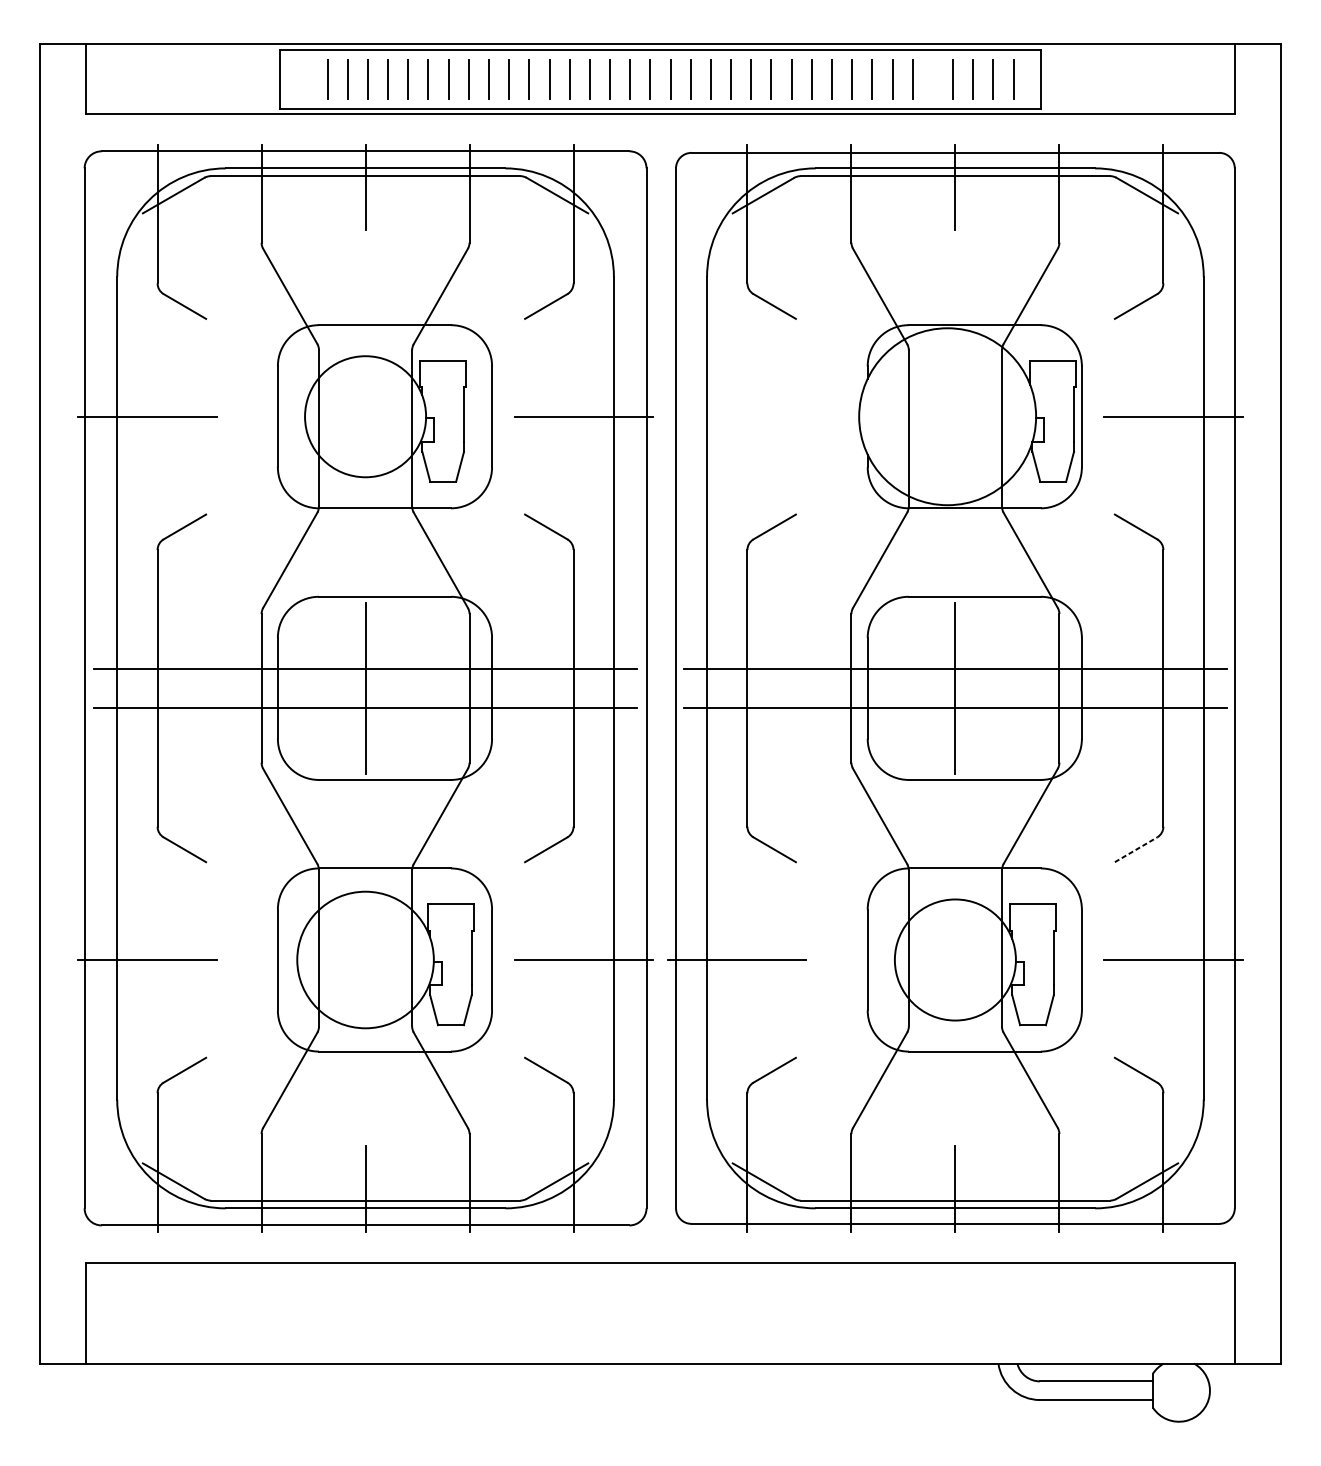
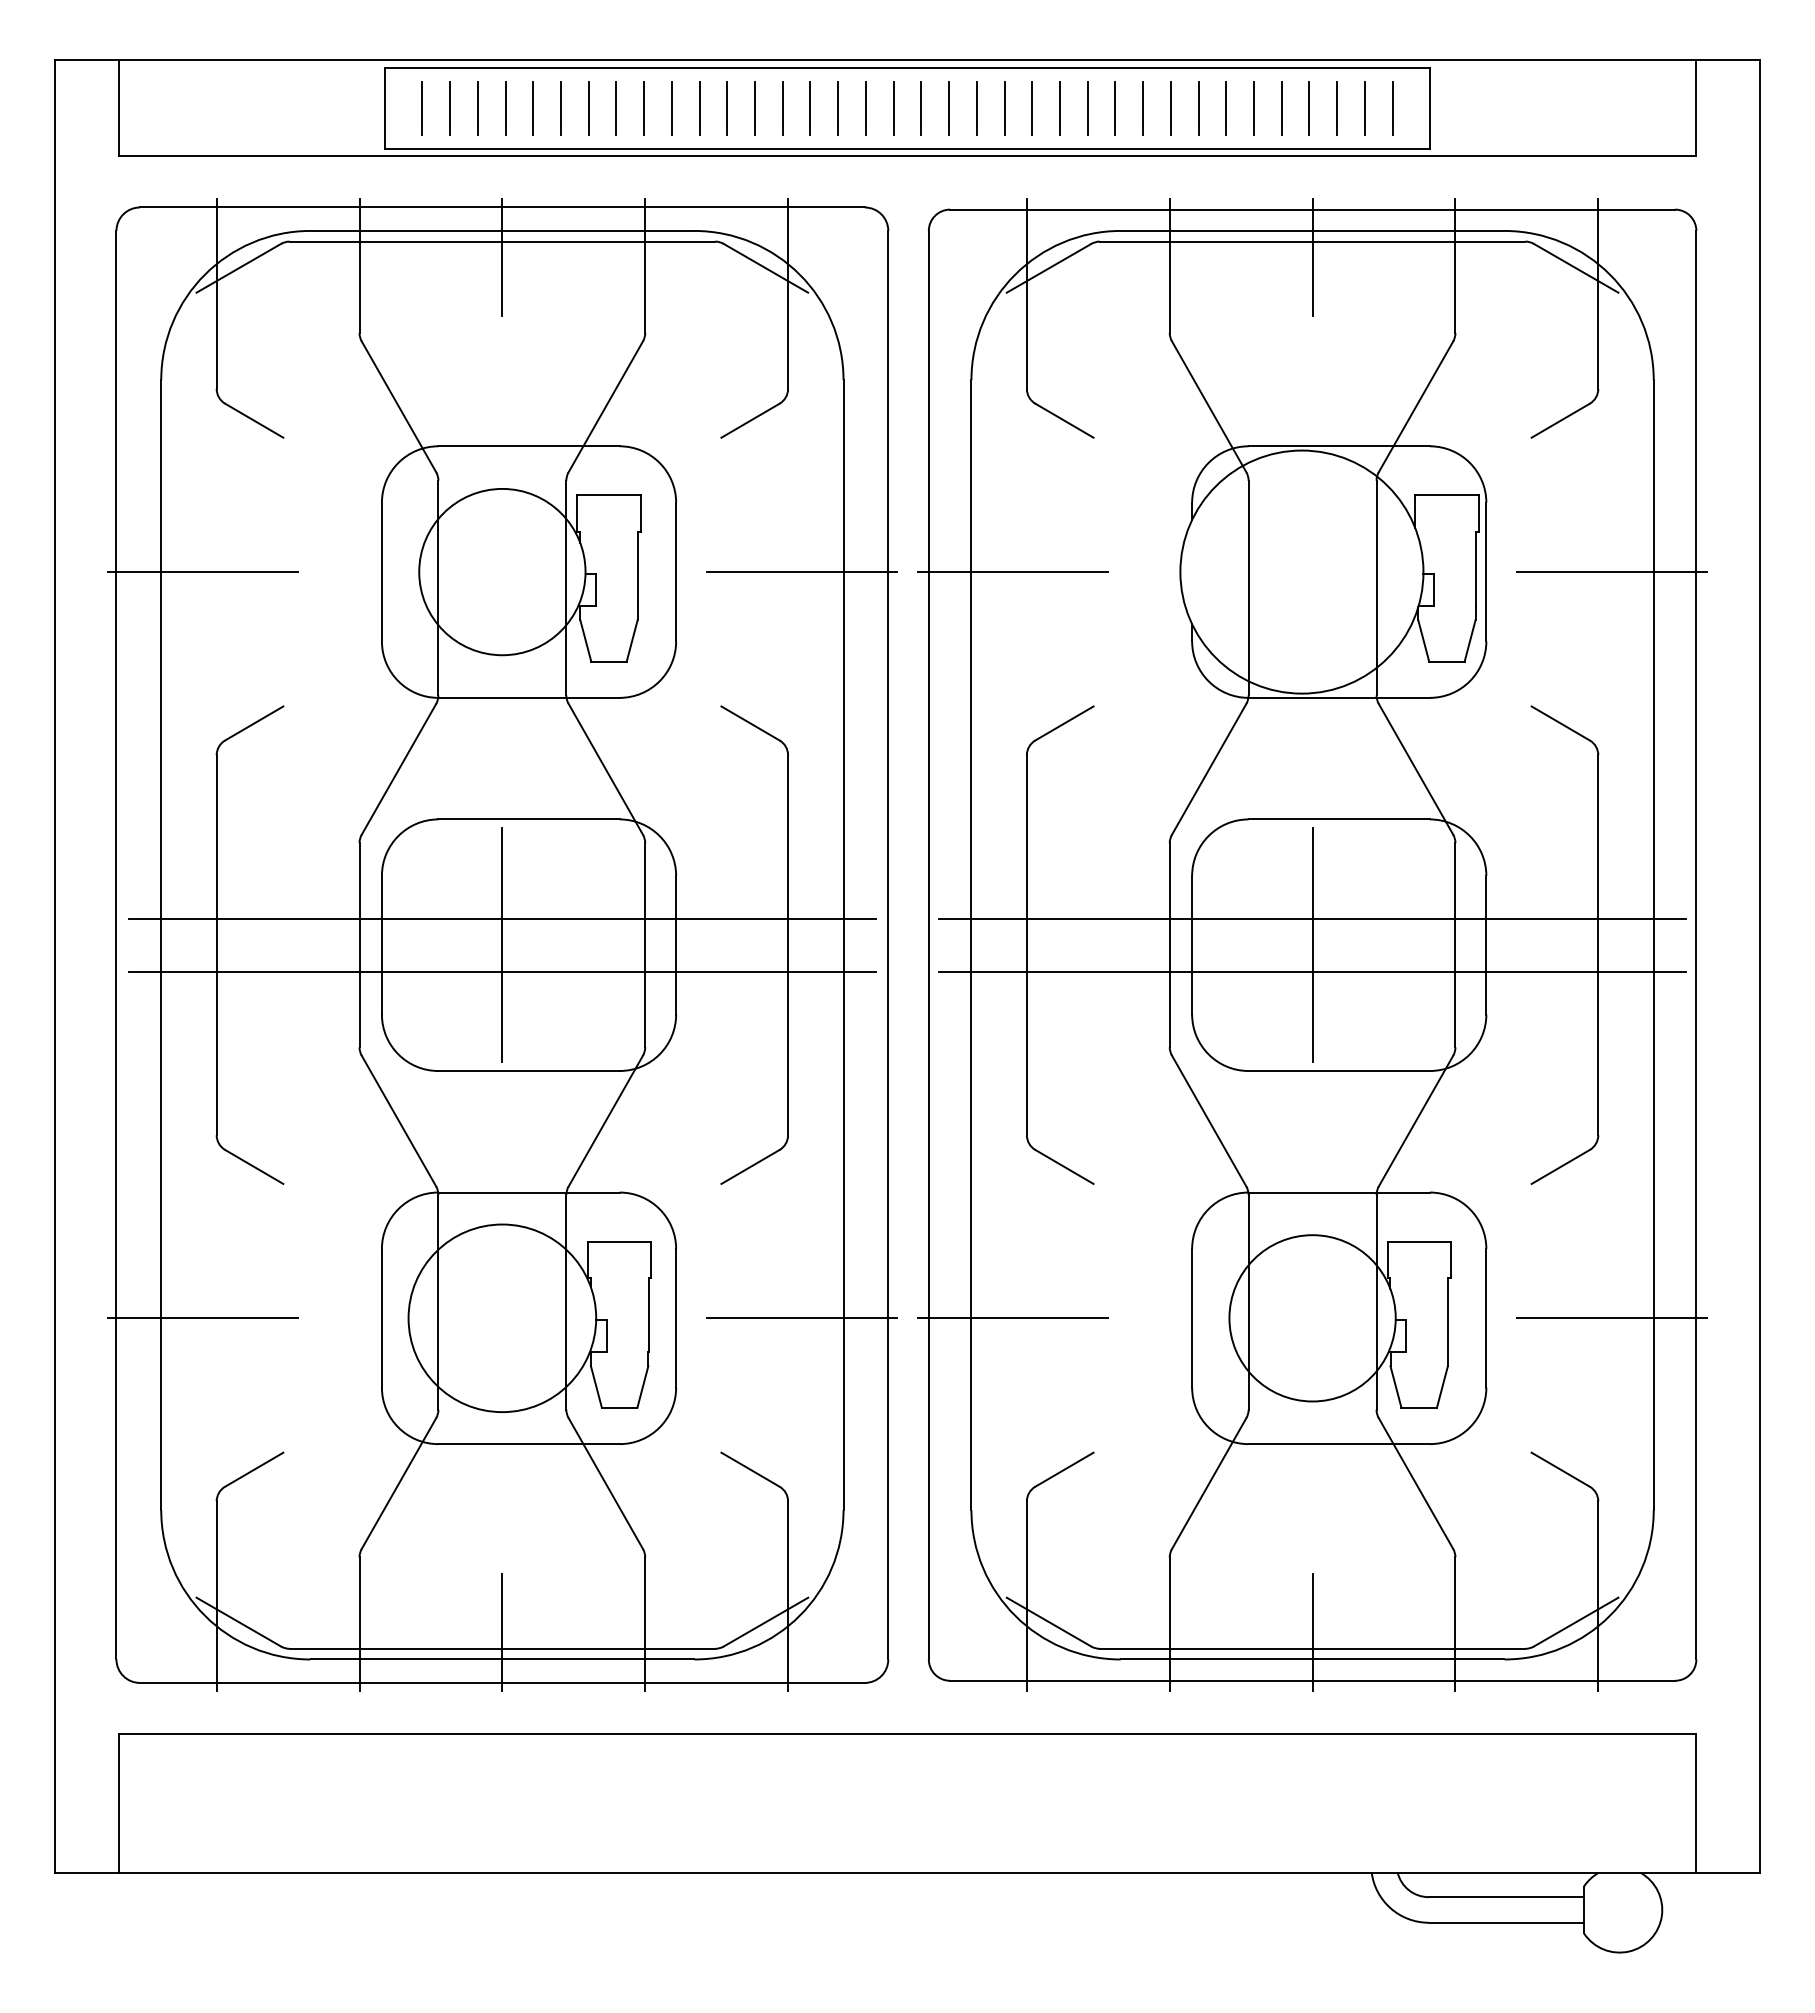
line: (307, 79) -> (422, 108), added
line: (932, 79) -> (1281, 108), added
line: (736, 417) -> (1012, 572), added
line: (1135, 849) -> (1560, 1166), dashed -> solid

